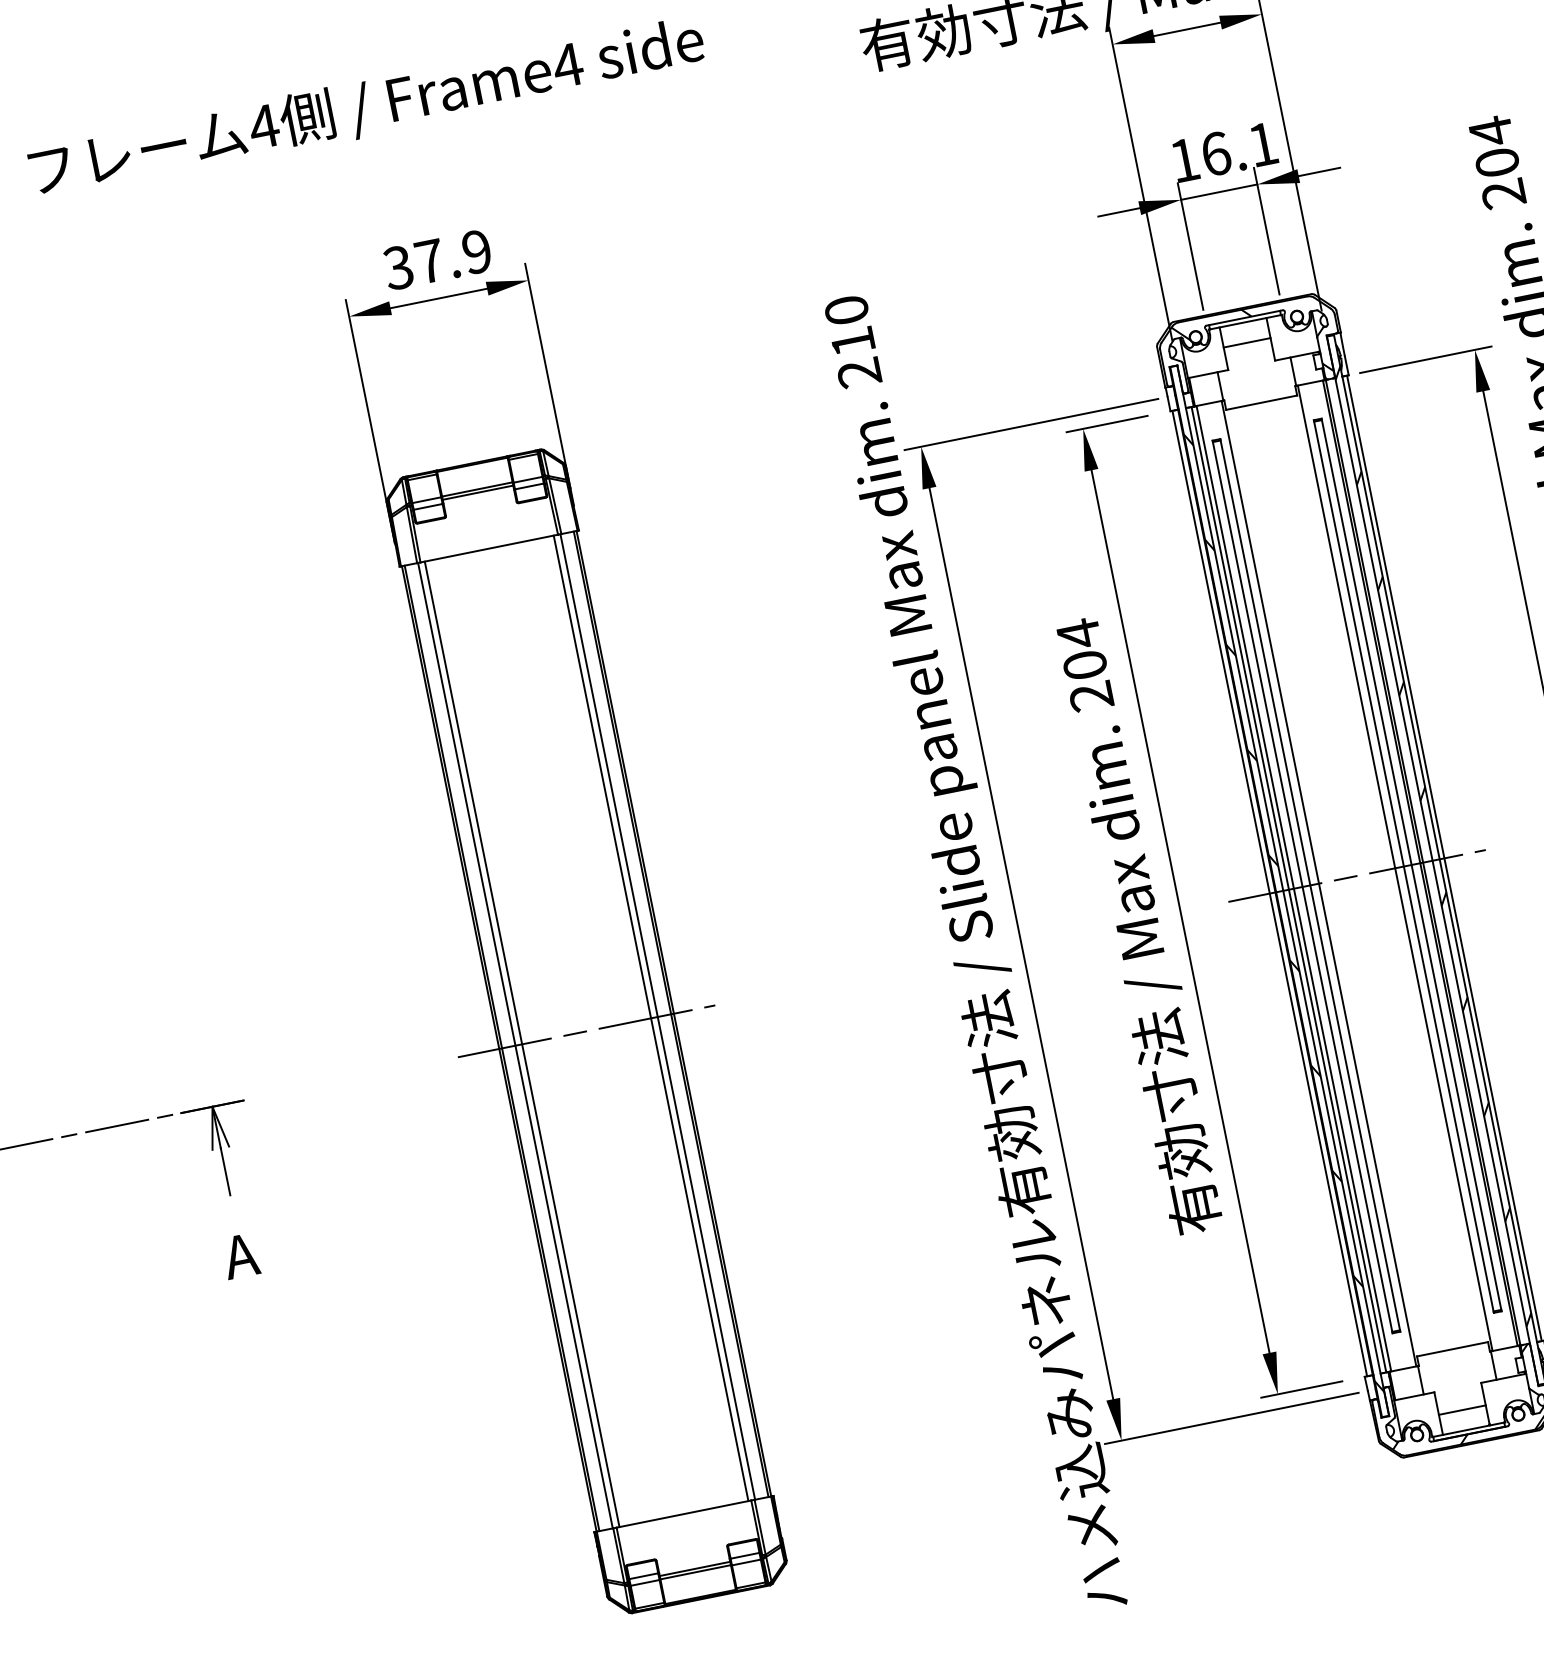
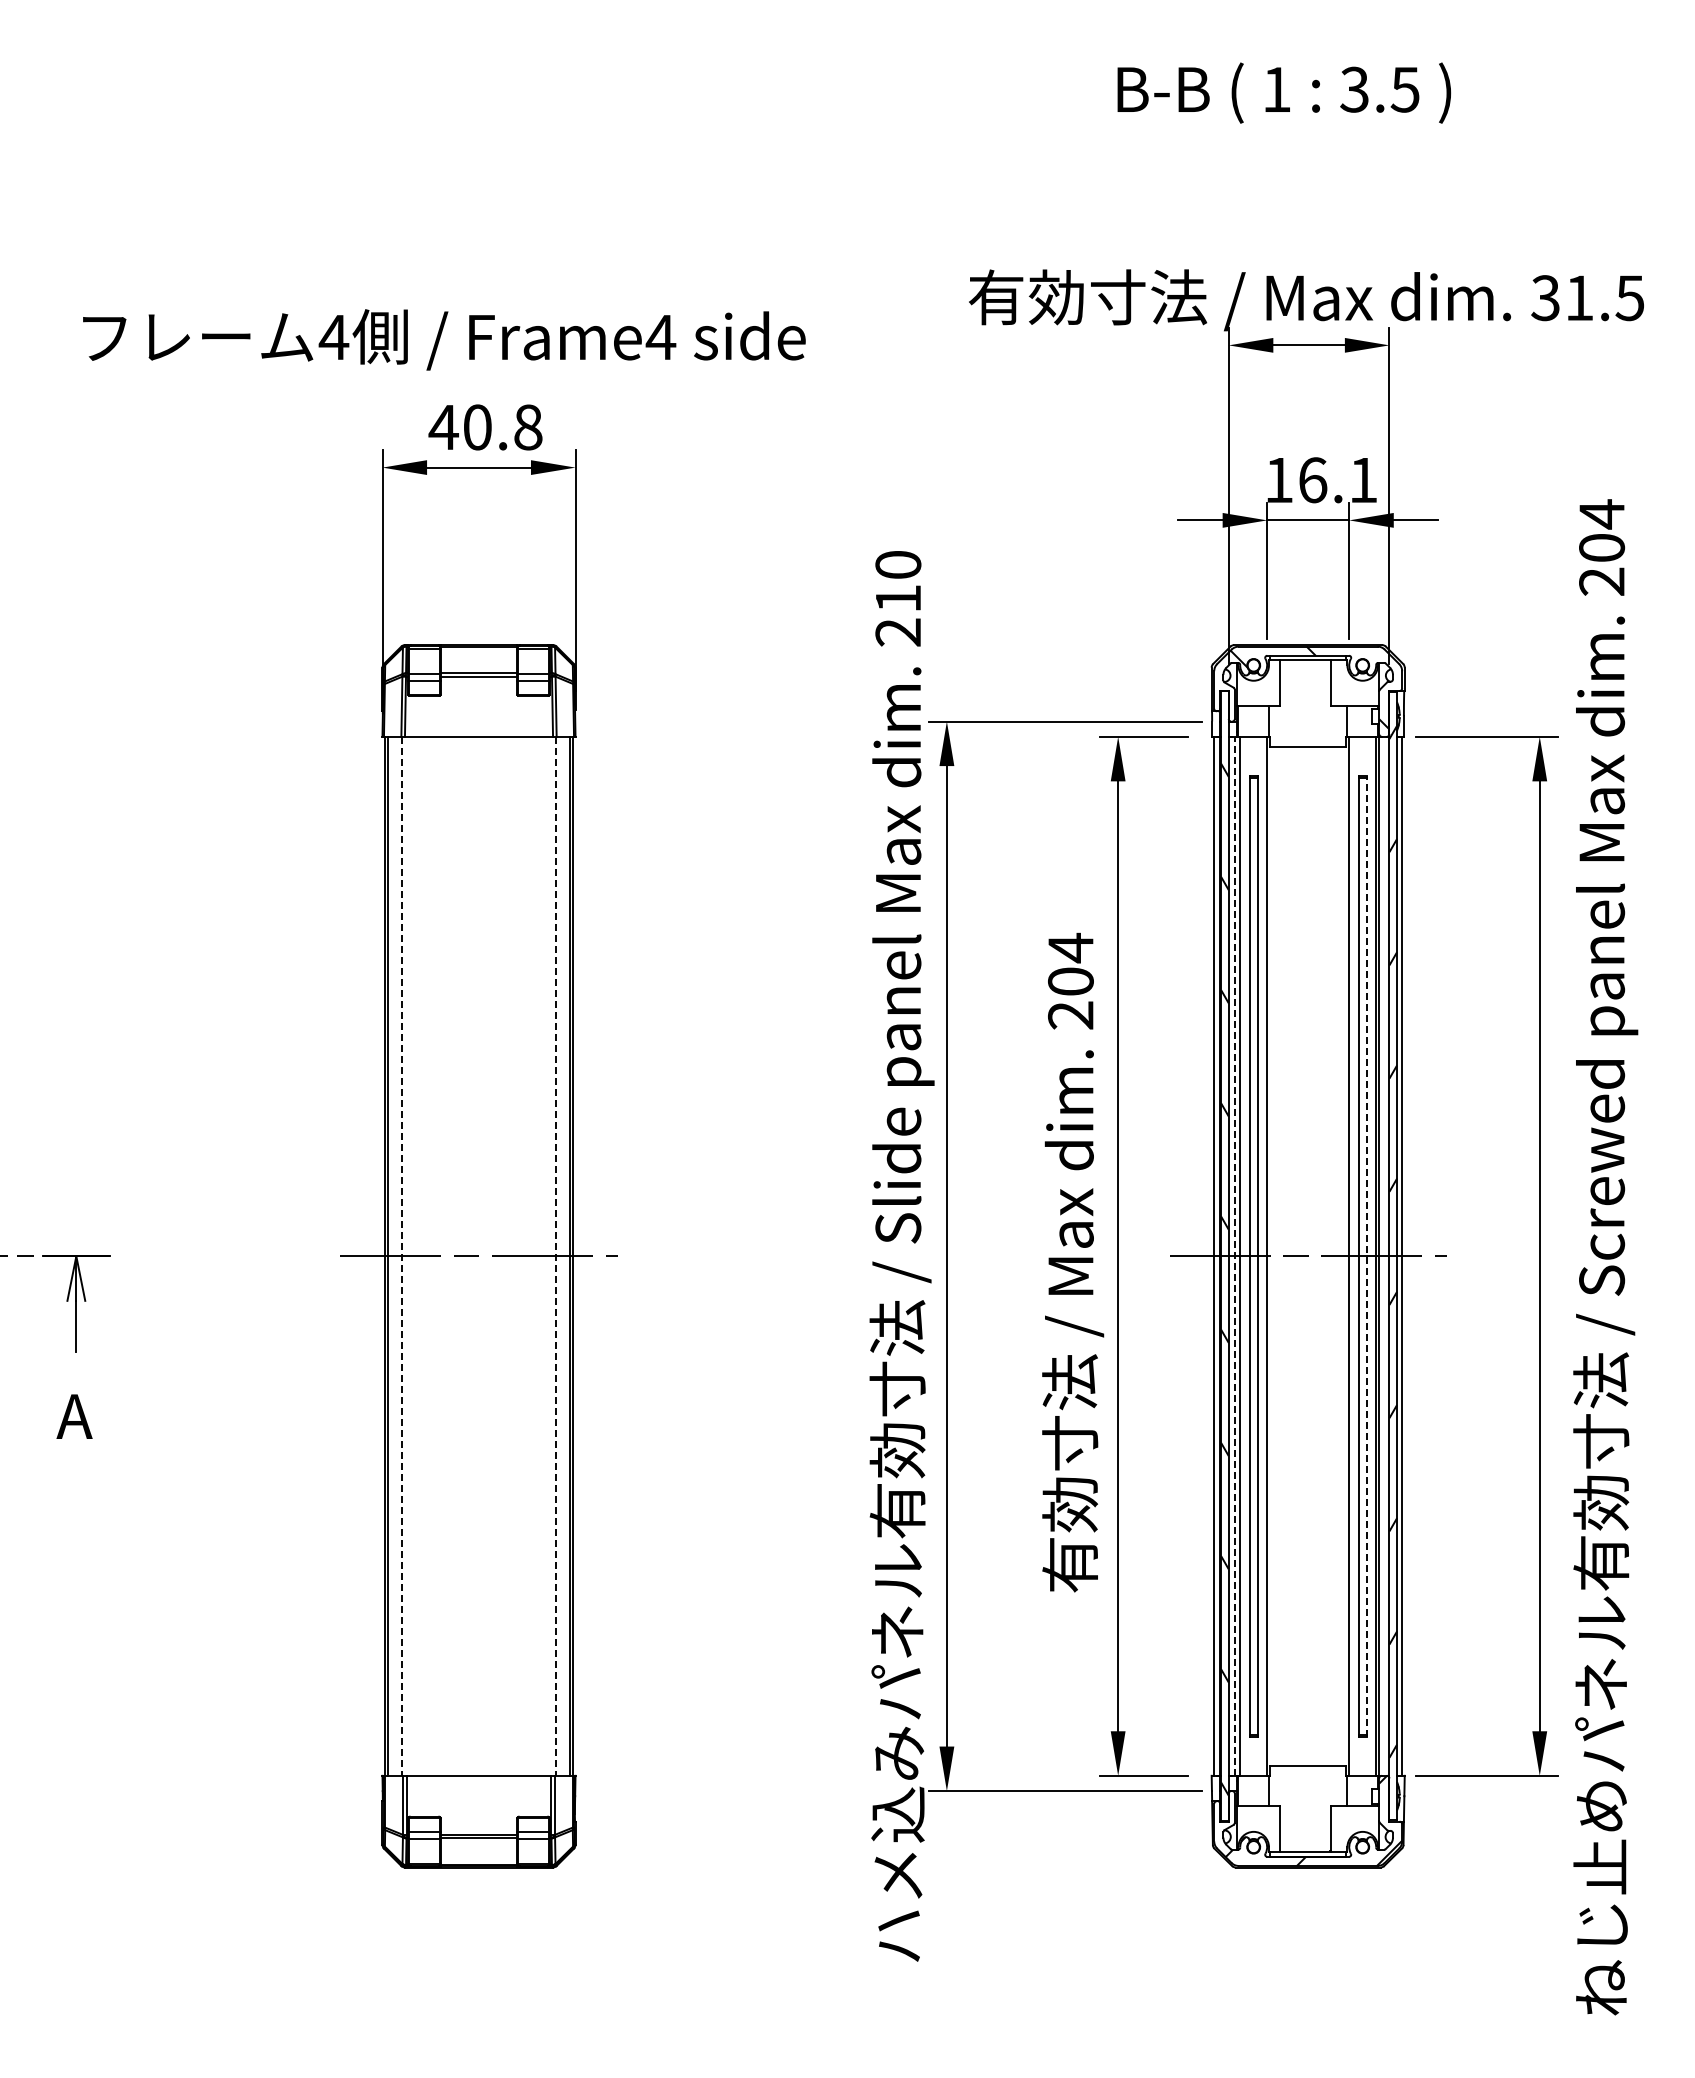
text: (367, 107) -> (444, 339), moved
text: (437, 260) -> (485, 427), 37.9 -> 40.8
line: (1247, 343) -> (1305, 682), removed
line: (1411, 864) -> (1366, 1255), solid -> dashed
line: (1288, 889) -> (1234, 1256), solid -> dashed
line: (651, 1017) -> (548, 1255), removed
line: (657, 1017) -> (555, 1256), solid -> dashed
line: (521, 1043) -> (409, 1255), removed
line: (515, 1045) -> (402, 1256), solid -> dashed
line: (1462, 1410) -> (1305, 1830), removed

